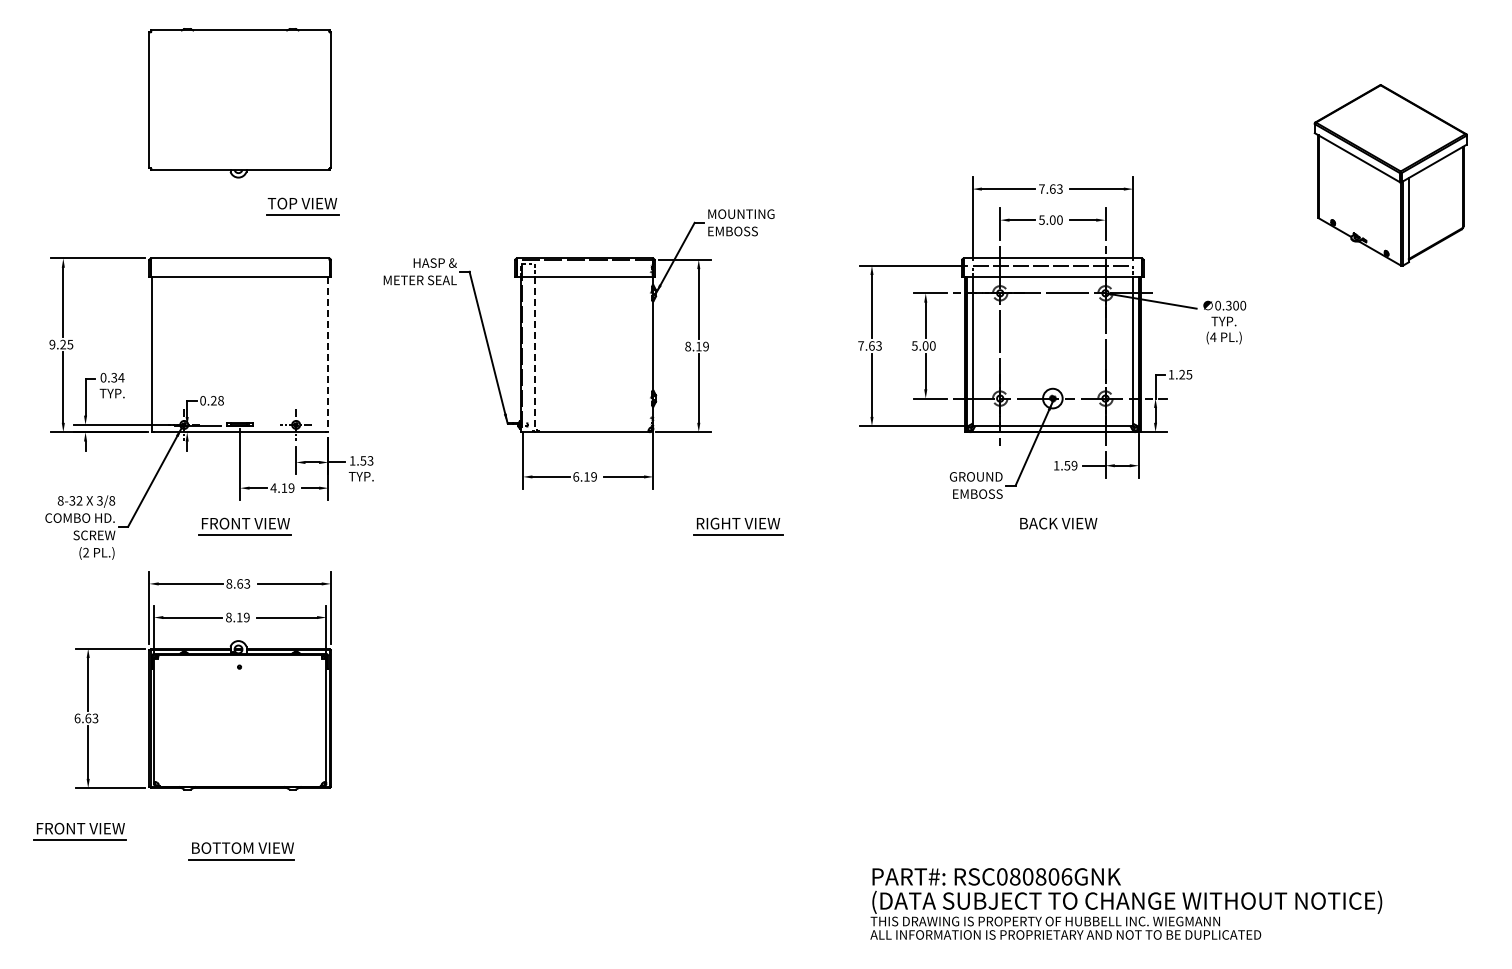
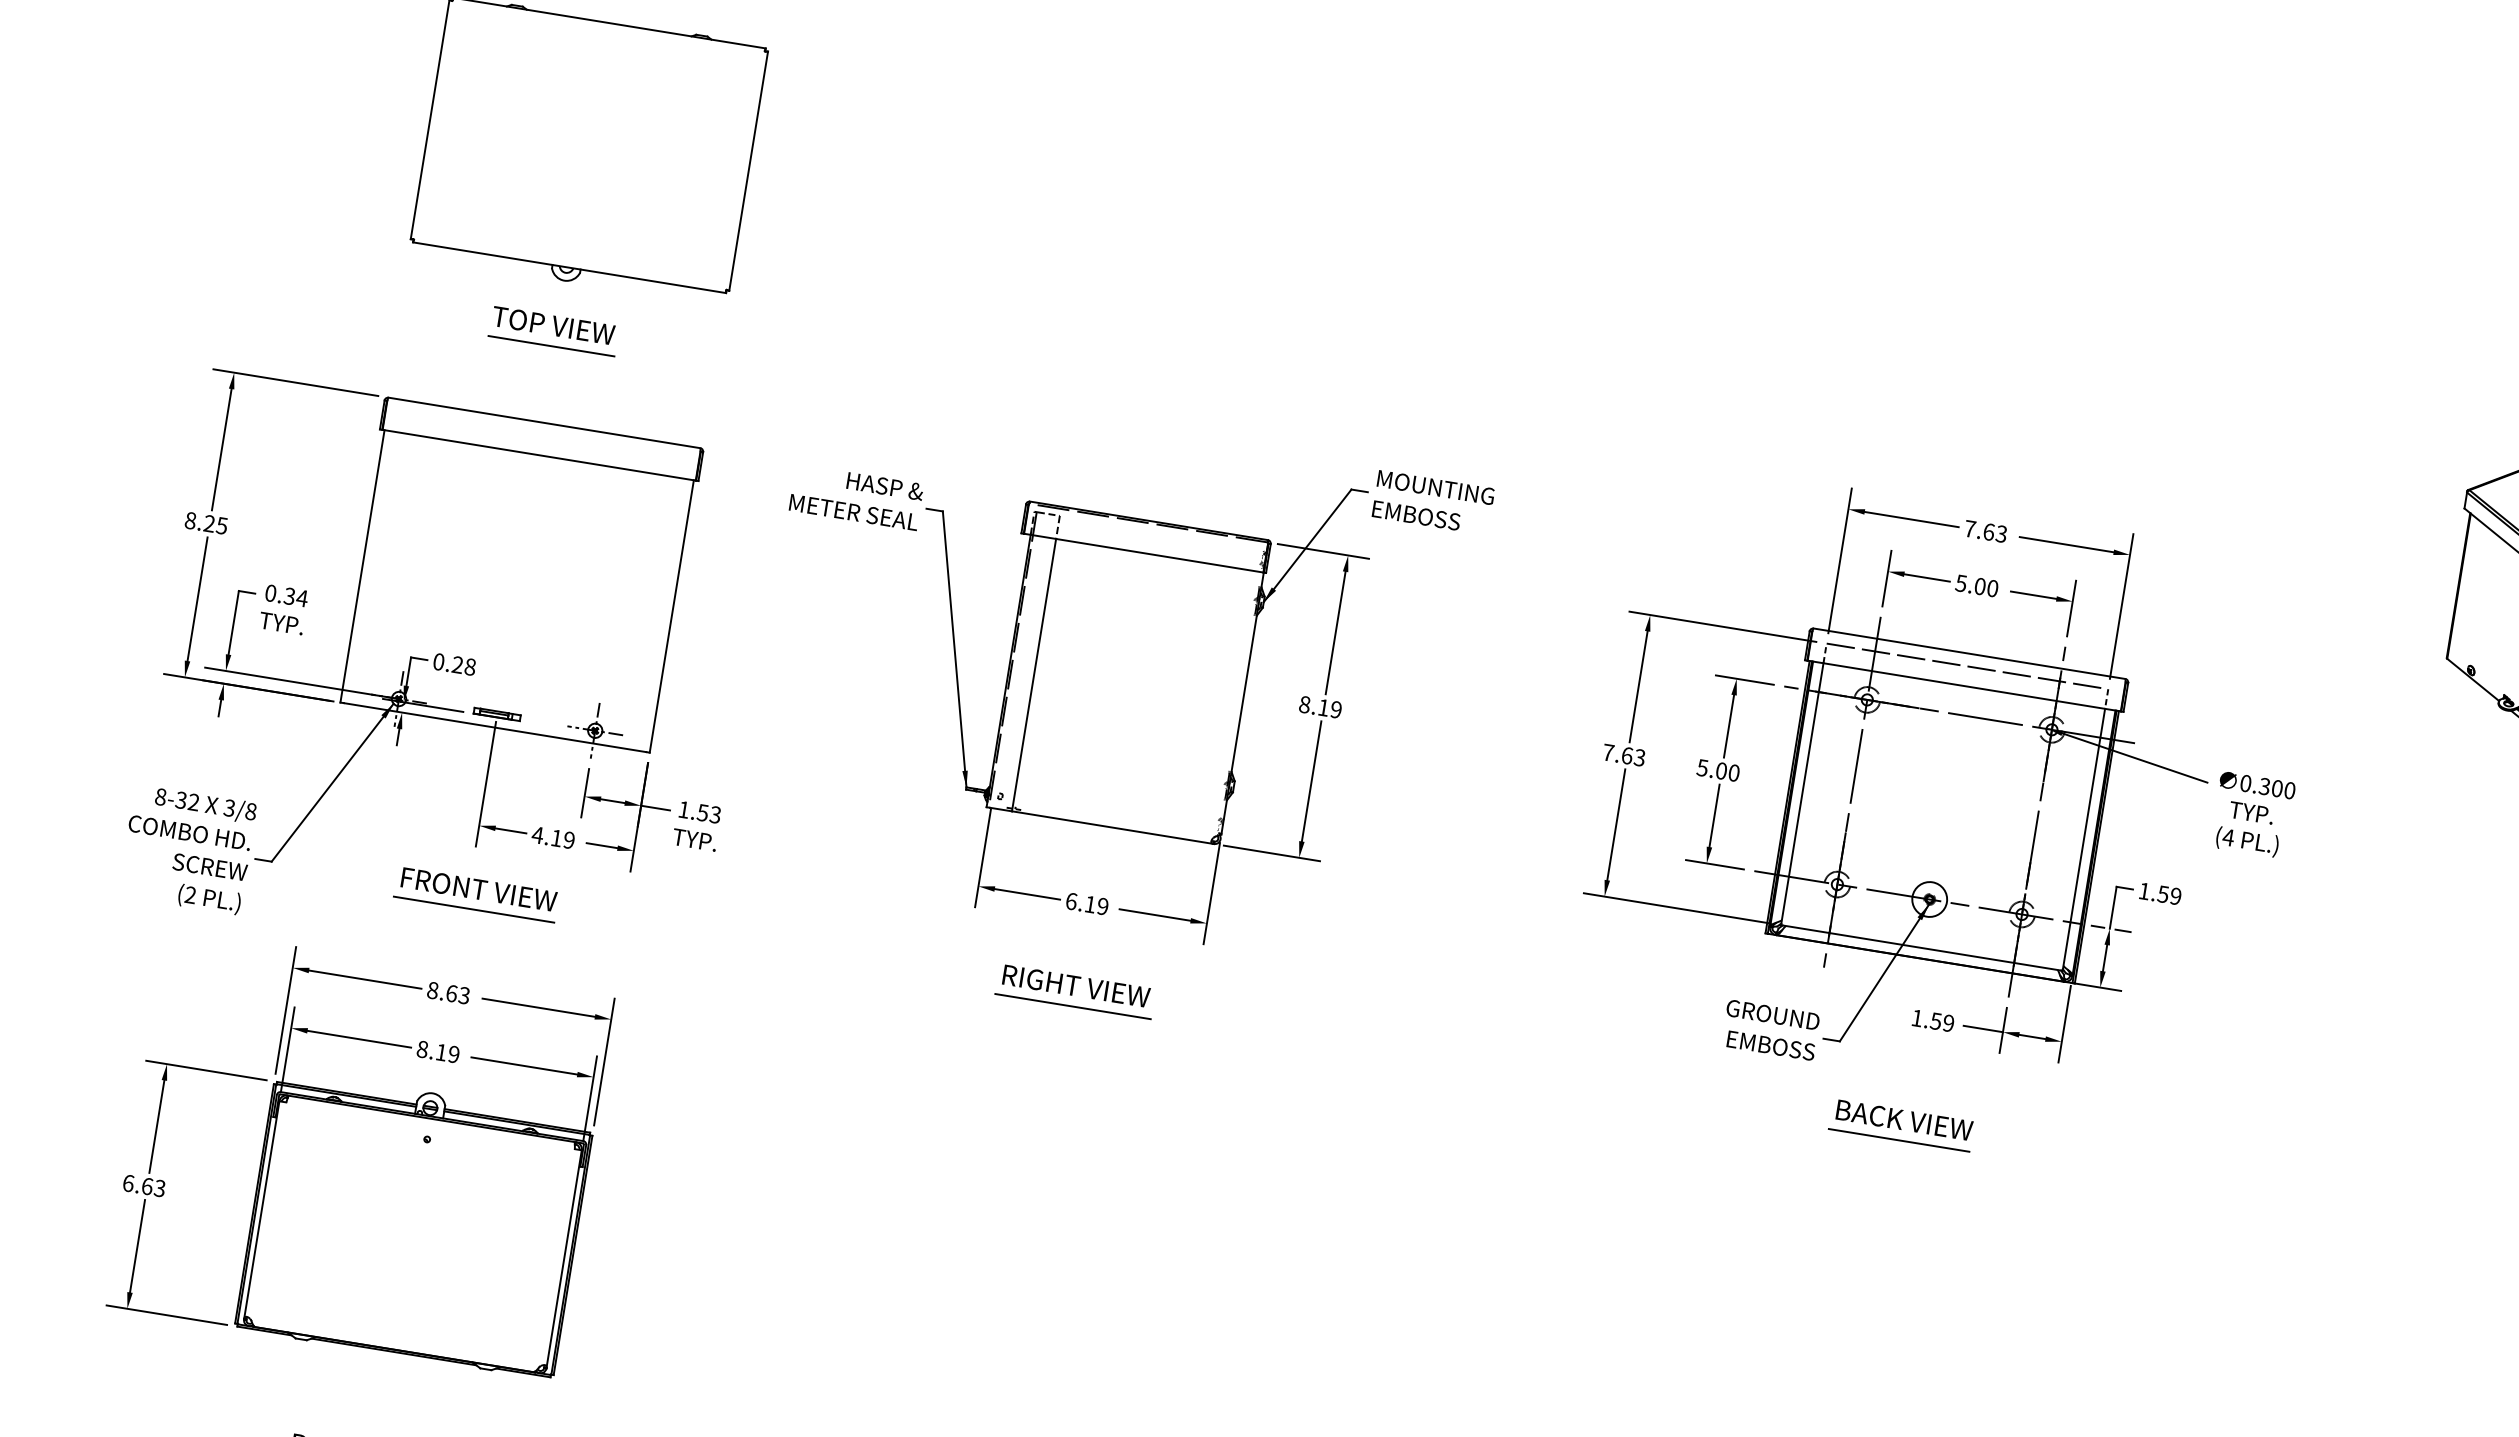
part: (302, 206) -> (552, 330), moved
text: (52, 344) -> (190, 520), 9.25 -> 8.25
line: (328, 354) -> (671, 616), dashed -> solid
line: (534, 354) -> (1033, 674), dashed -> solid
text: (1185, 374) -> (2169, 894), 1.25 -> 1.59
part: (738, 526) -> (1075, 991), moved
line: (1057, 535) -> (1898, 1140), added
part: (79, 831) -> (99, 1382), removed

